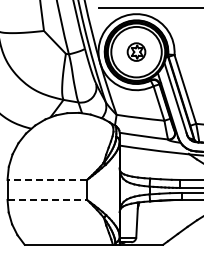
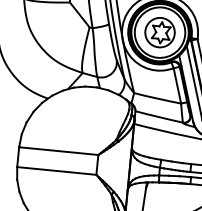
part: (136, 51) -> (160, 31), size x1.67
line: (47, 179) -> (59, 150), dashed -> solid
line: (47, 199) -> (57, 170), dashed -> solid

